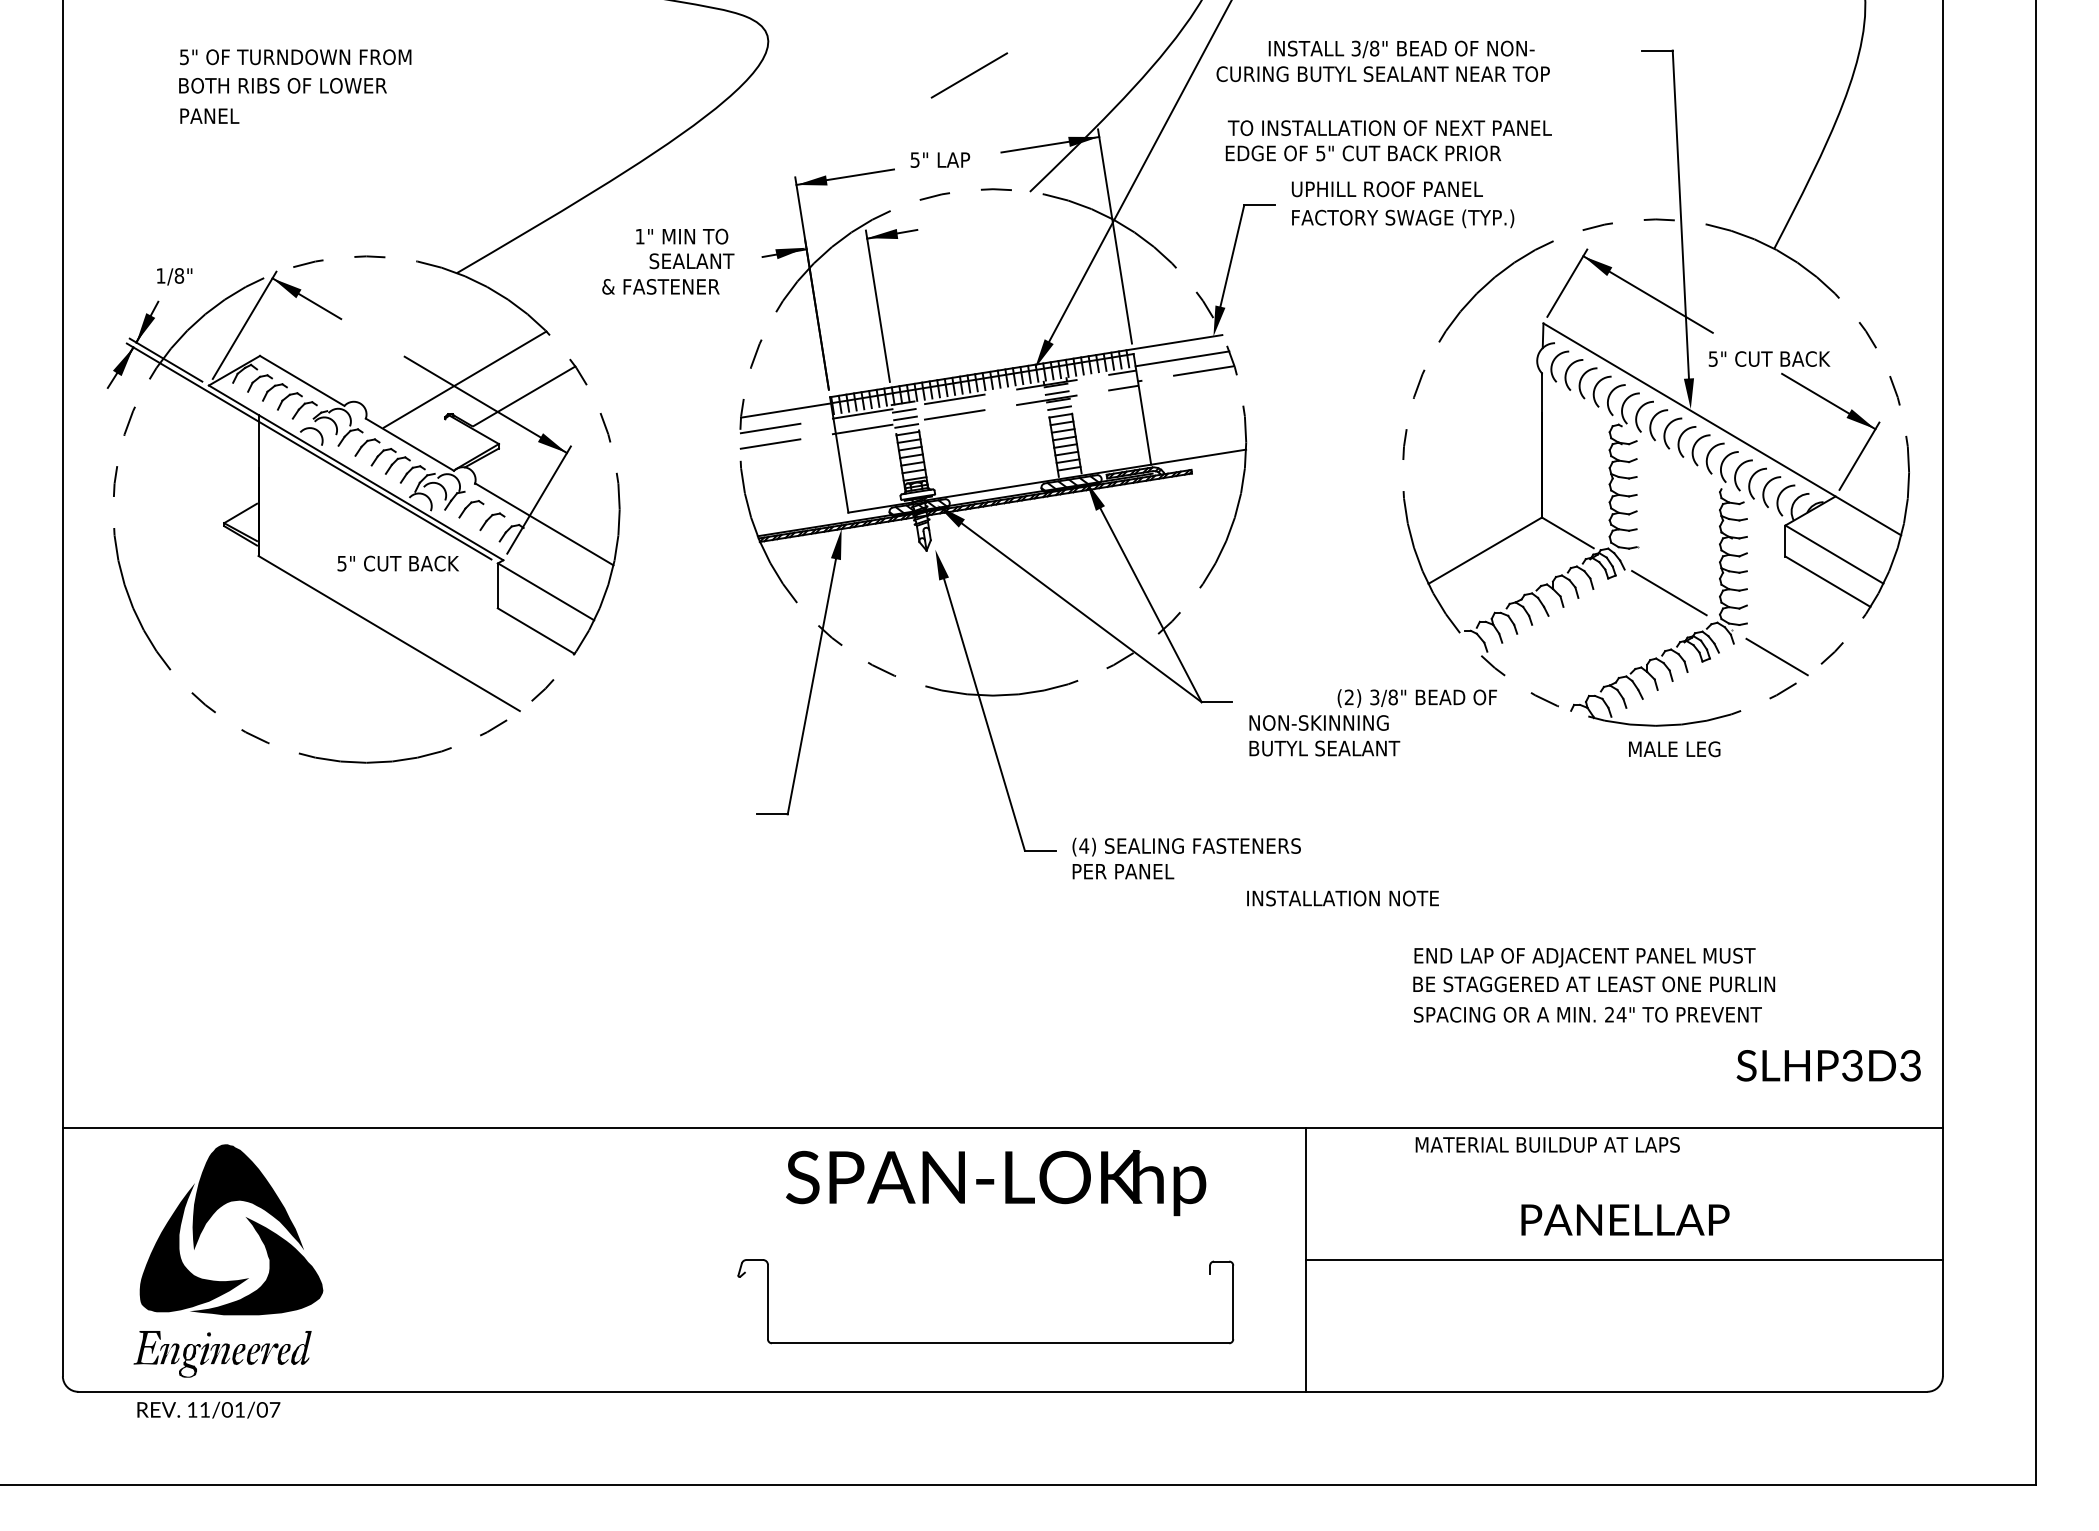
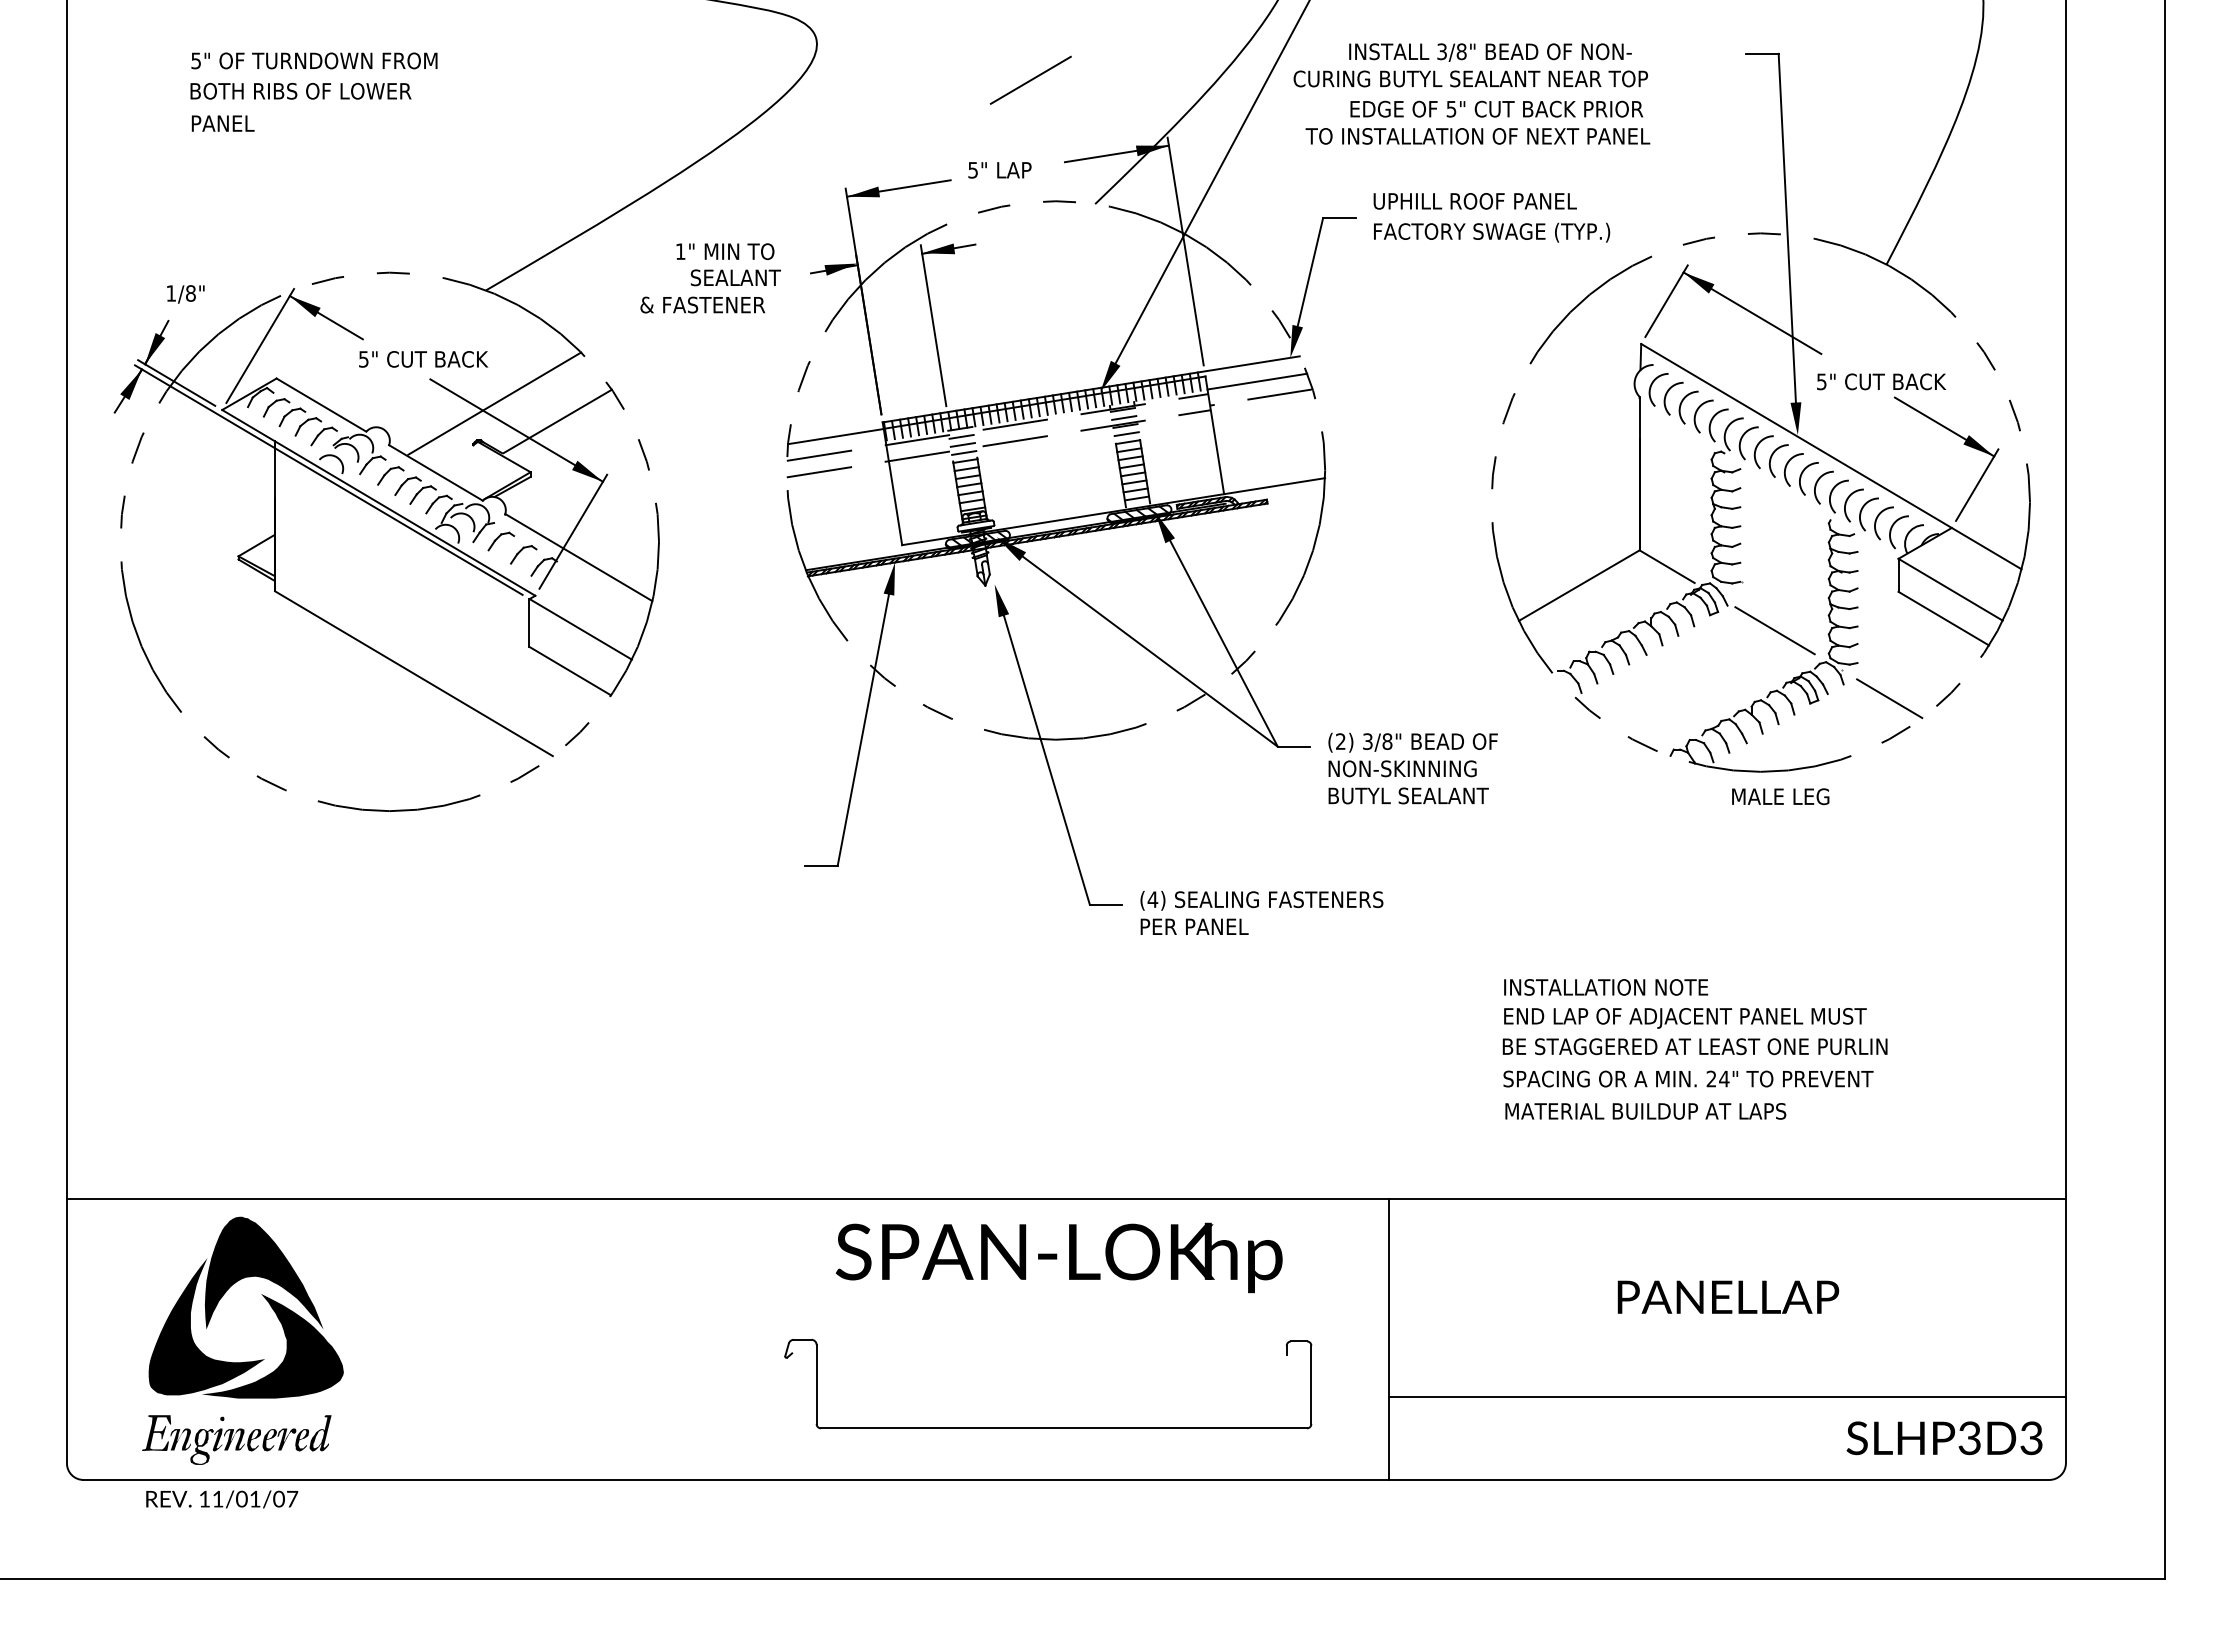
text: (1363, 152) -> (1496, 108), moved
text: (398, 563) -> (423, 359), moved
text: (1416, 698) -> (1412, 742), moved
text: (1343, 898) -> (1606, 987), moved
text: (1828, 1065) -> (1944, 1438), moved
text: (1547, 1144) -> (1645, 1111), moved
line: (1623, 1259) -> (1726, 1397), moved

